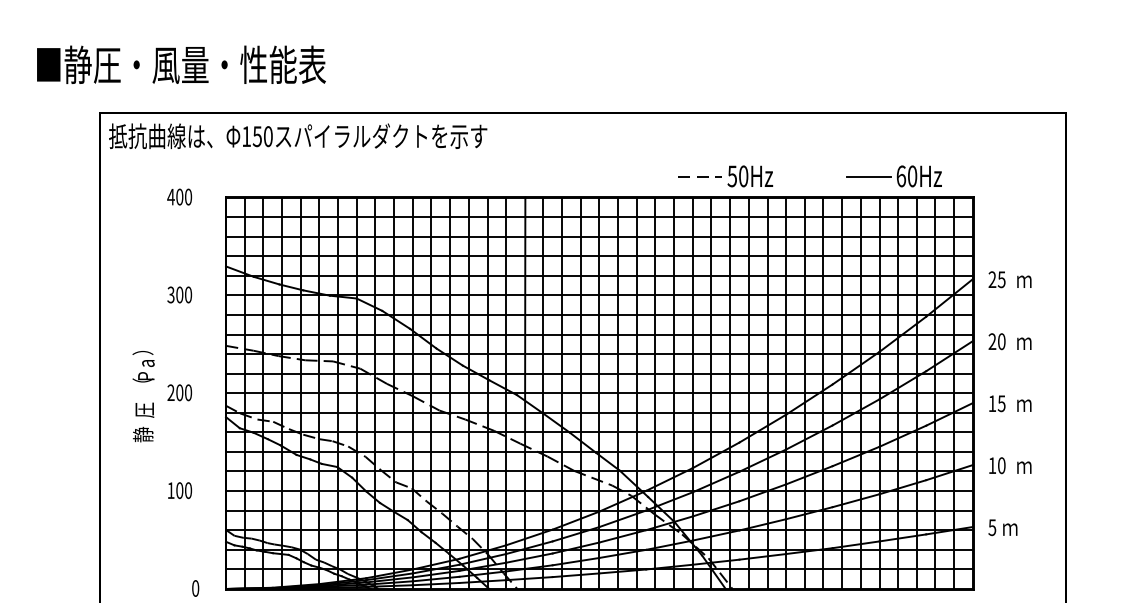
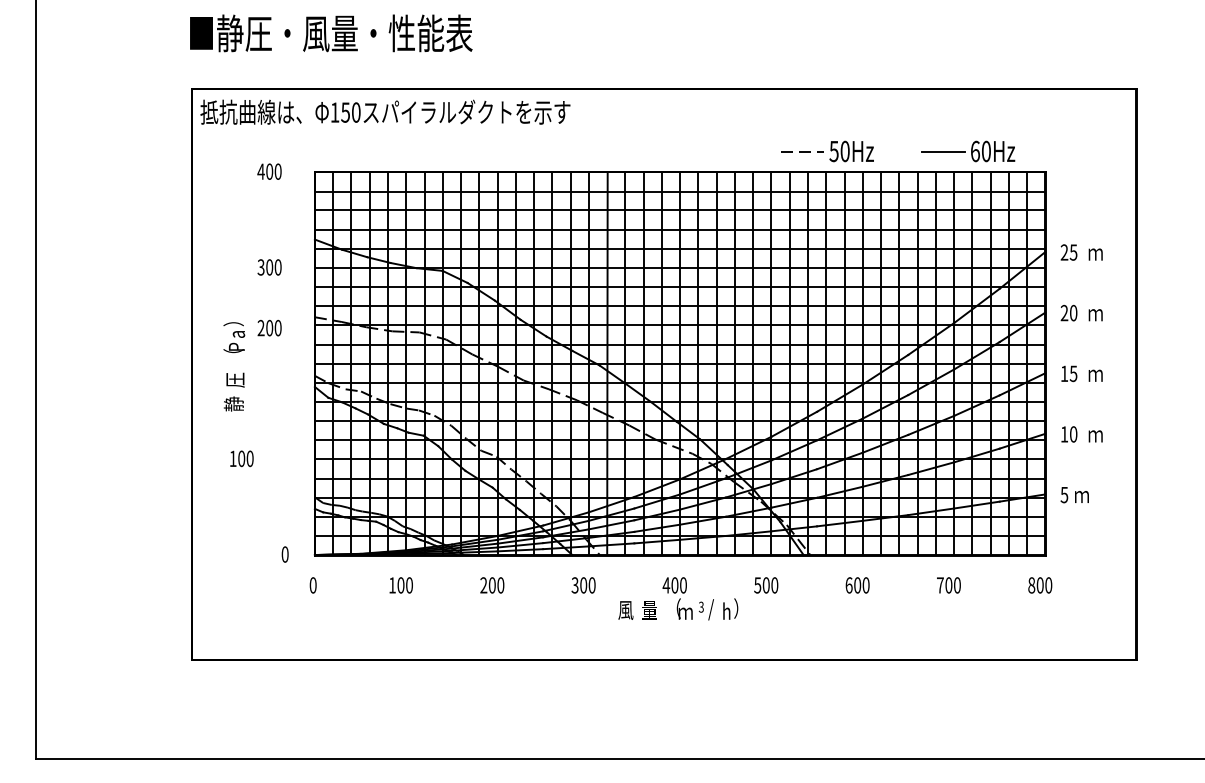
text: (181, 64) -> (331, 33), moved
part: (725, 176) -> (827, 151), moved
text: (179, 392) -> (269, 327), moved
text: (179, 490) -> (241, 458), moved

